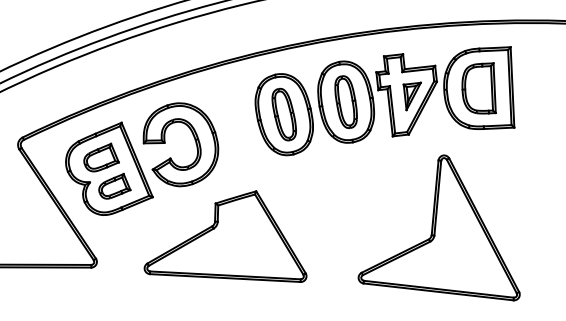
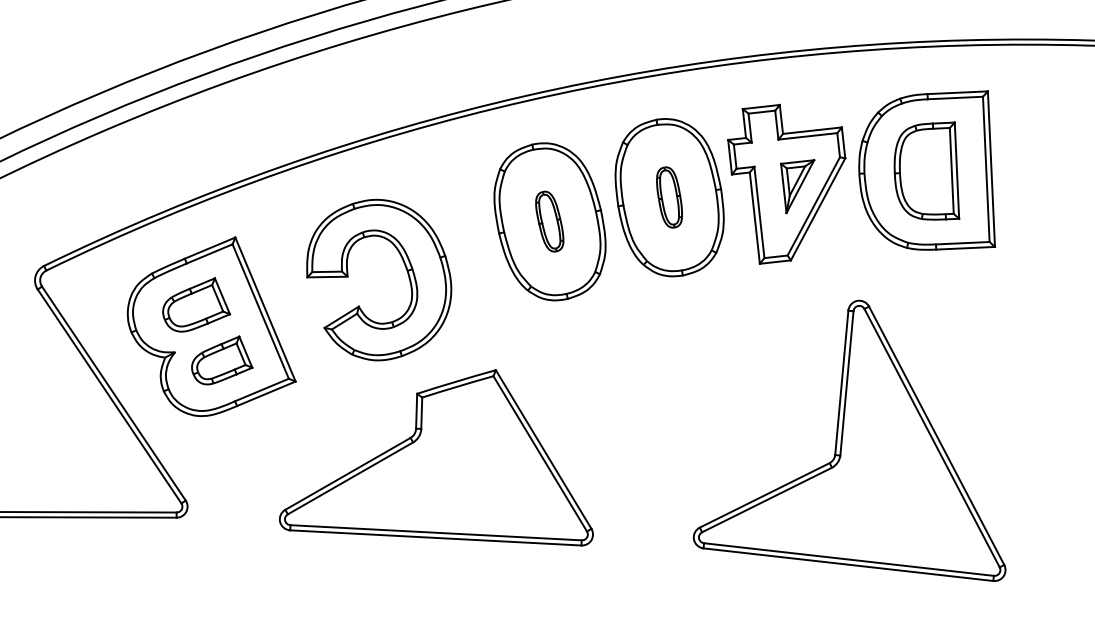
part: (345, 101) -> (668, 196), size x0.6
part: (283, 114) -> (548, 221), size x0.6
part: (194, 140) -> (405, 271), moved

